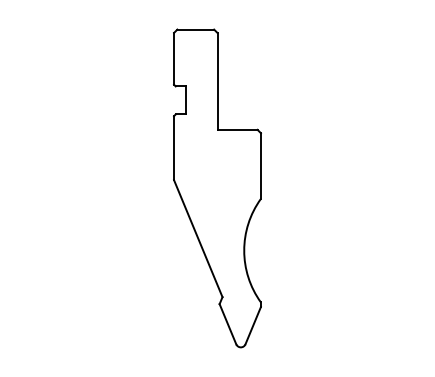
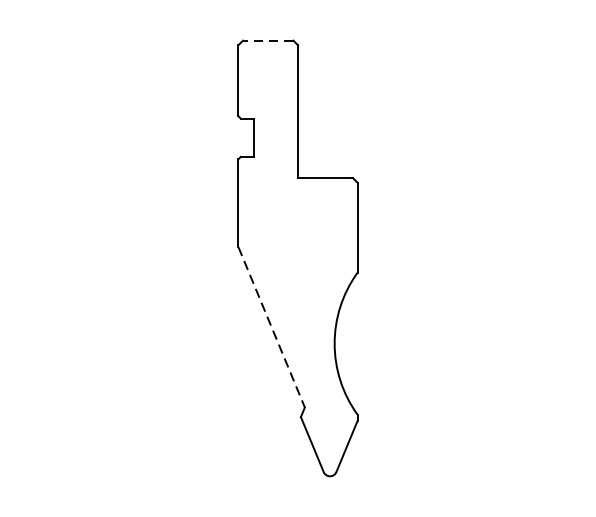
line: (195, 29) -> (267, 40), solid -> dashed
line: (198, 239) -> (271, 328), solid -> dashed

